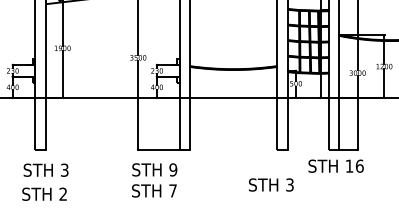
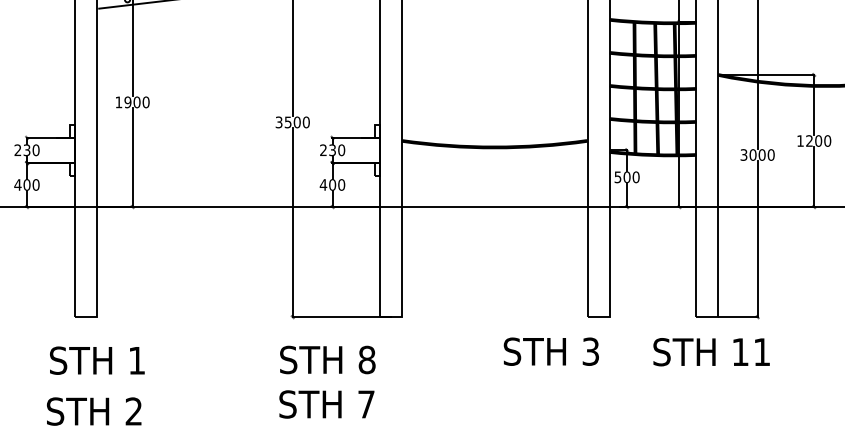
text: (359, 165) -> (761, 350), 16 -> 11
text: (64, 169) -> (136, 359), 3 -> 1
text: (173, 169) -> (367, 359), 9 -> 8
text: (271, 184) -> (551, 350), moved

